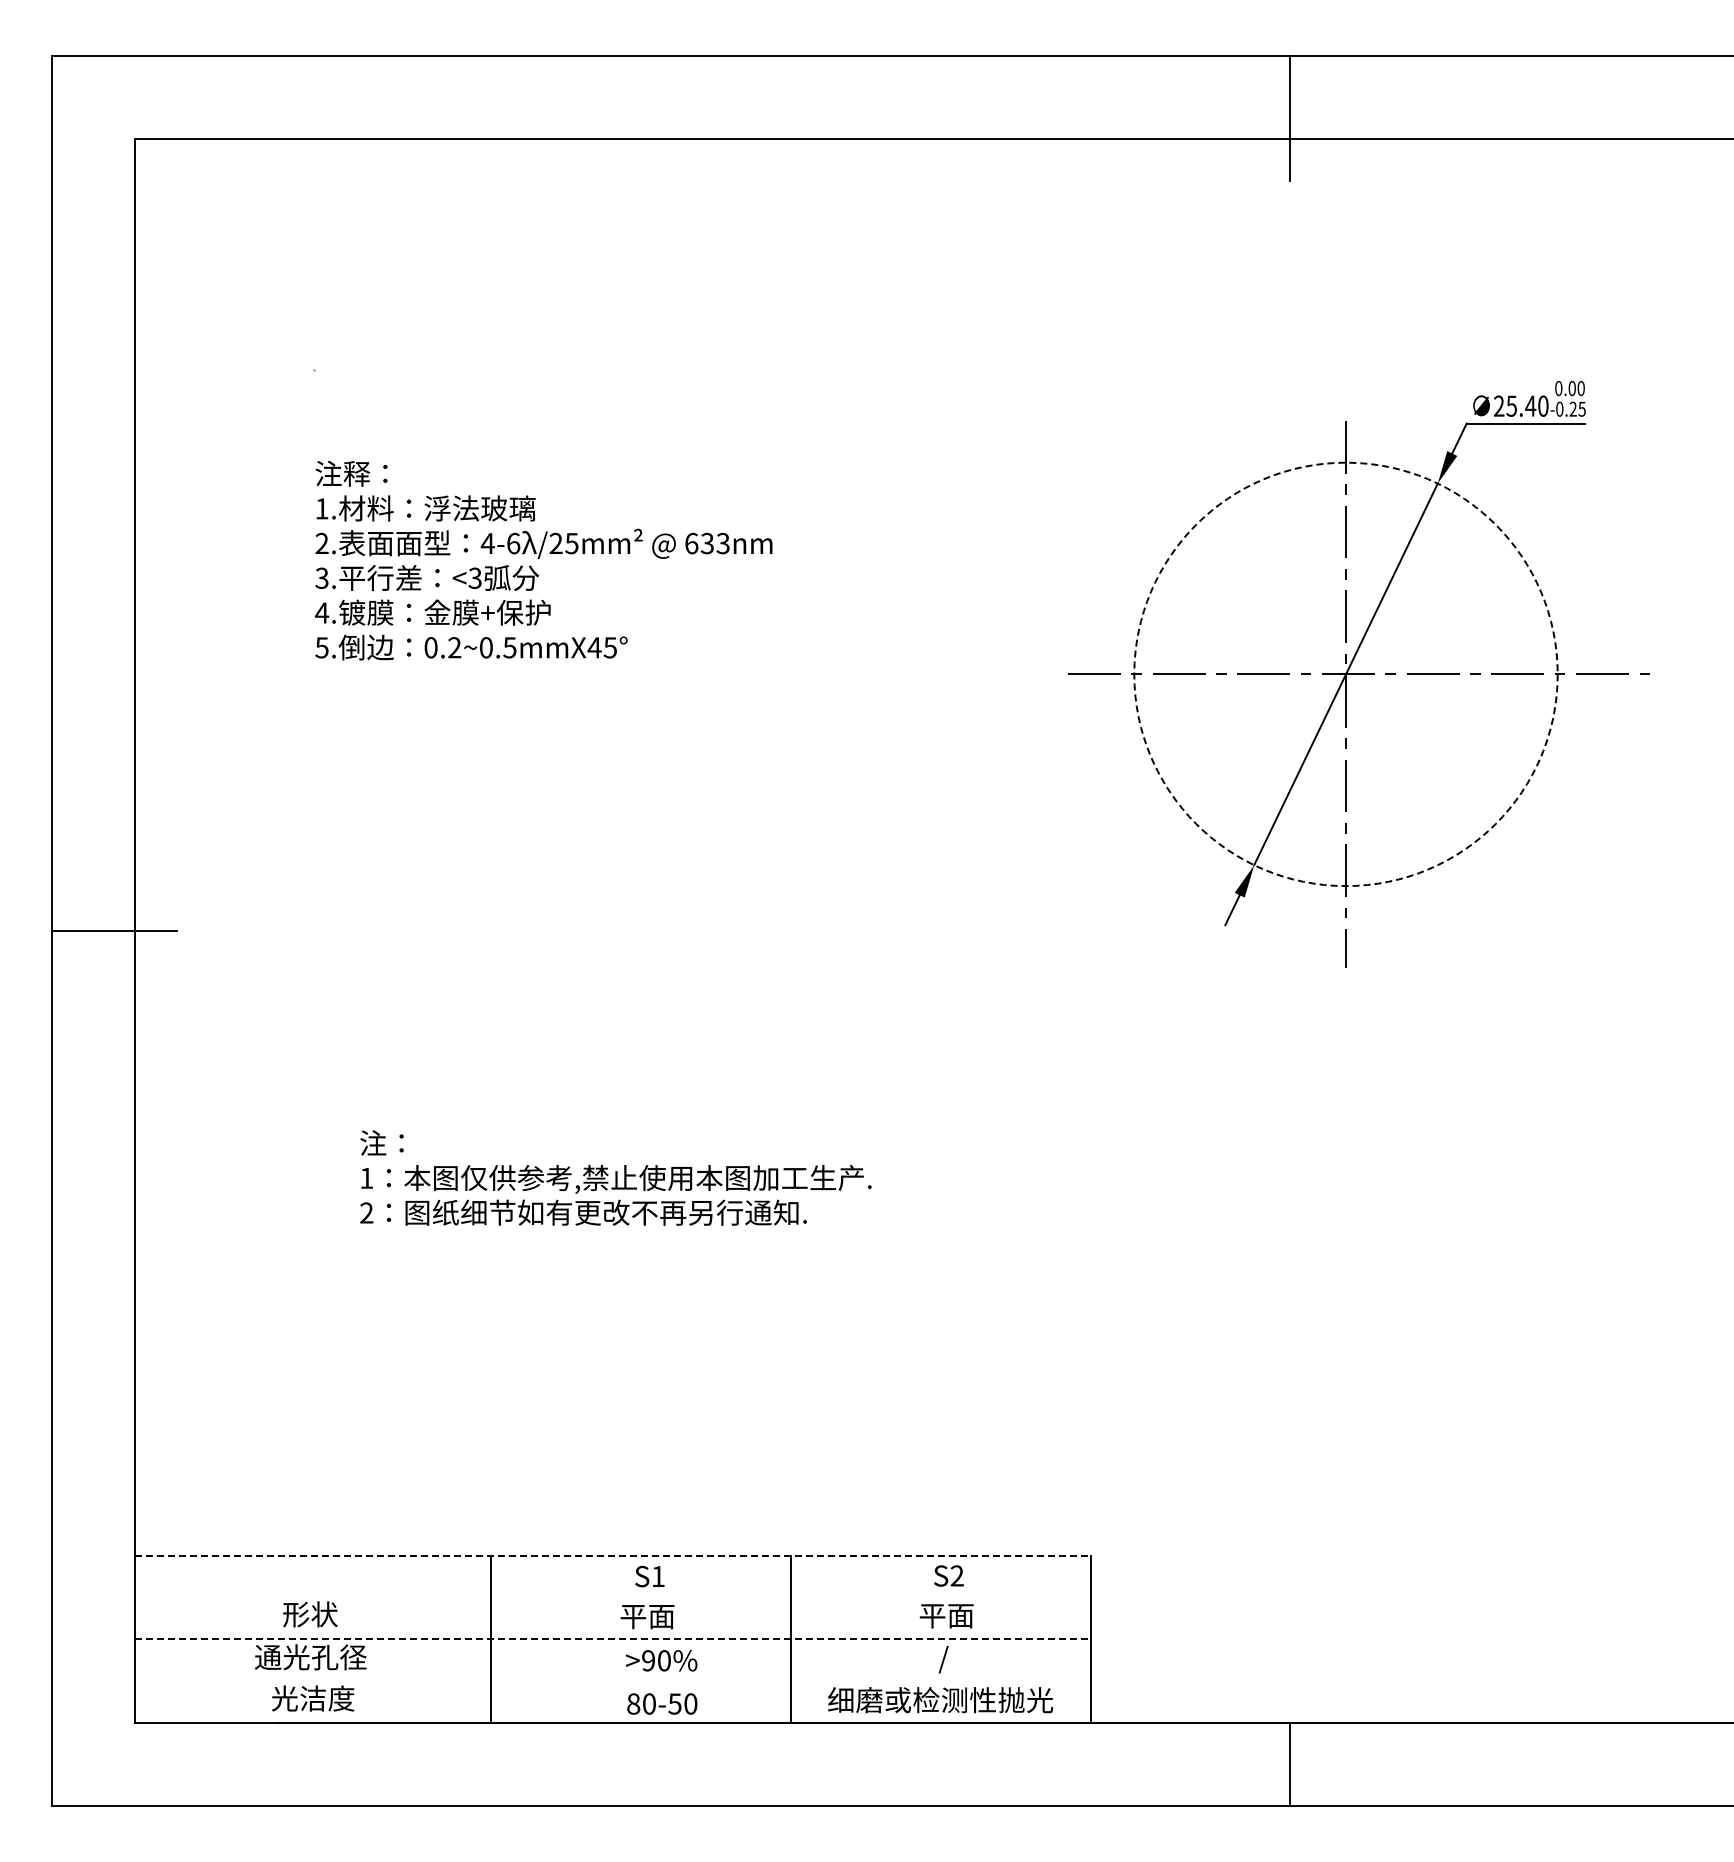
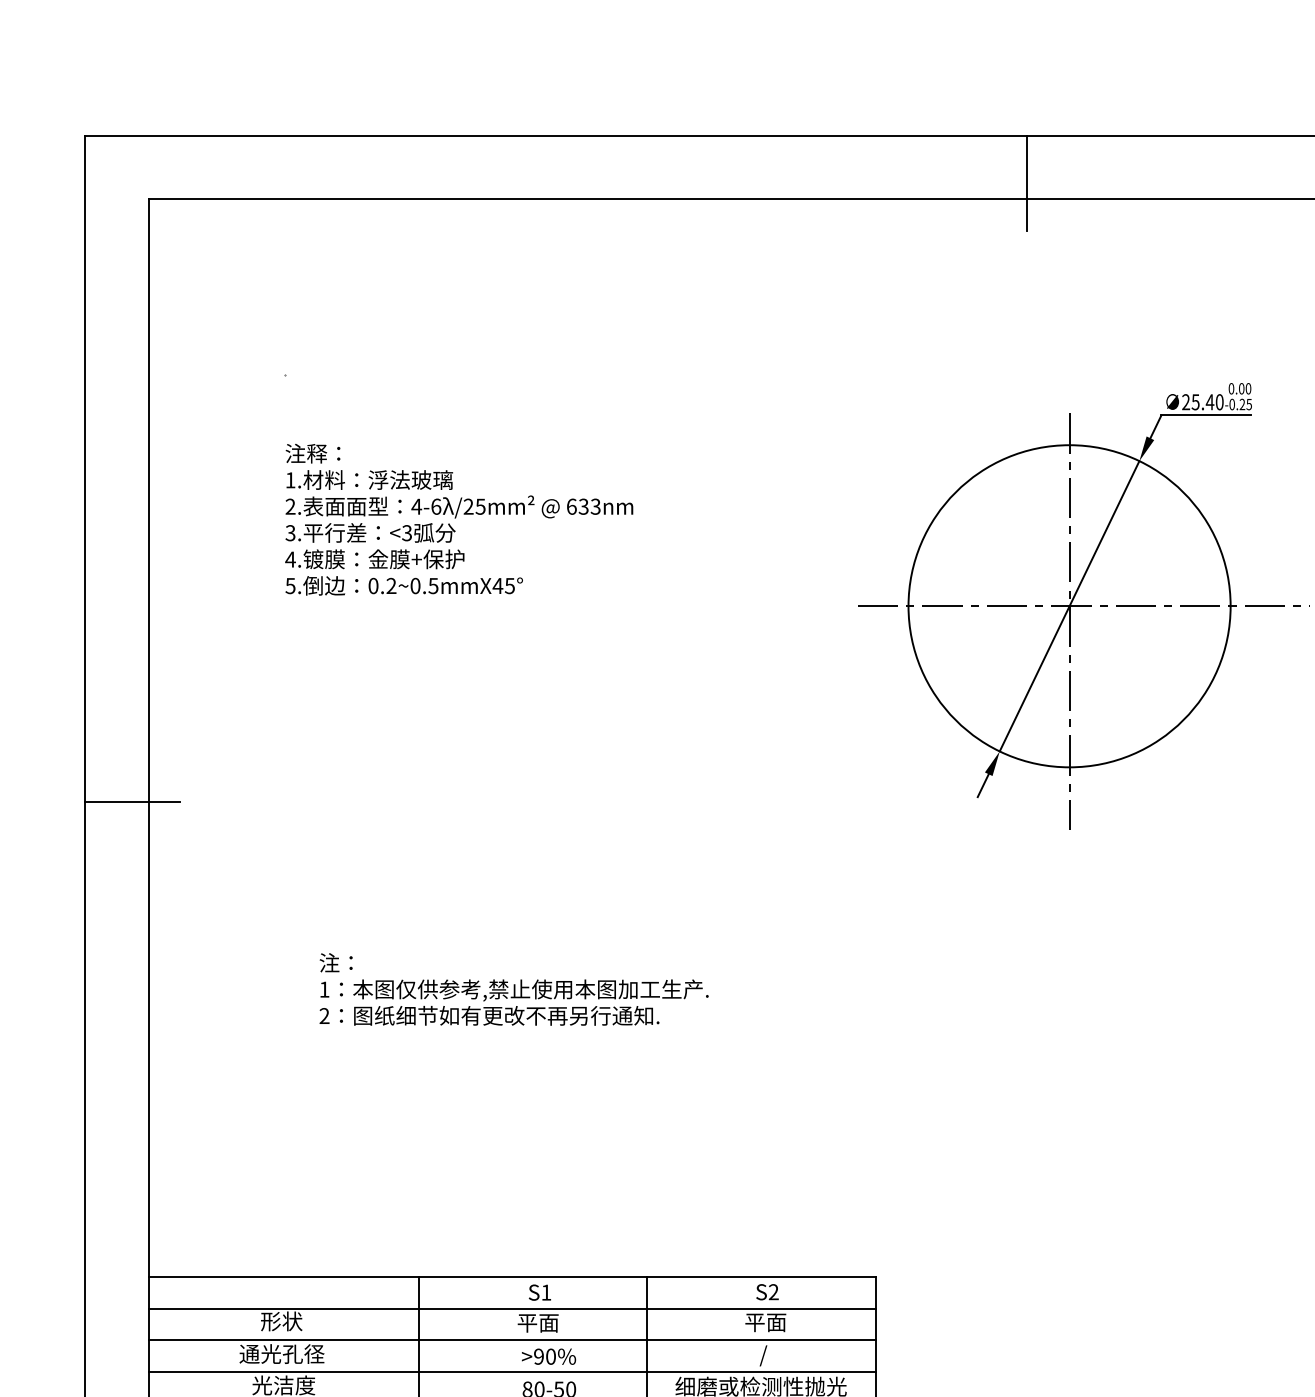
circle: (1345, 674) -> (1069, 606), dashed -> solid
line: (613, 1556) -> (512, 1277), dashed -> solid
line: (613, 1597) -> (512, 1308), added
line: (613, 1639) -> (512, 1340), dashed -> solid
line: (613, 1681) -> (512, 1372), added

